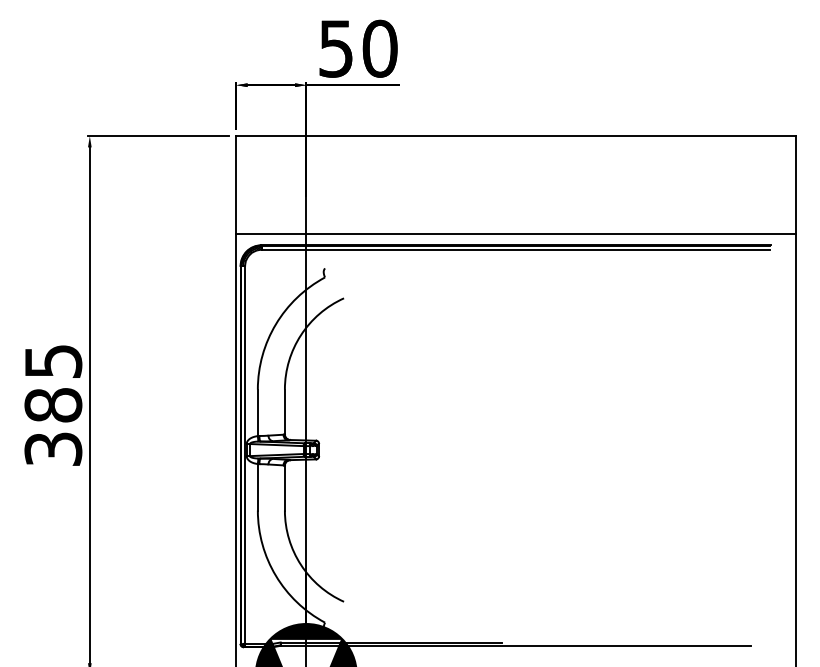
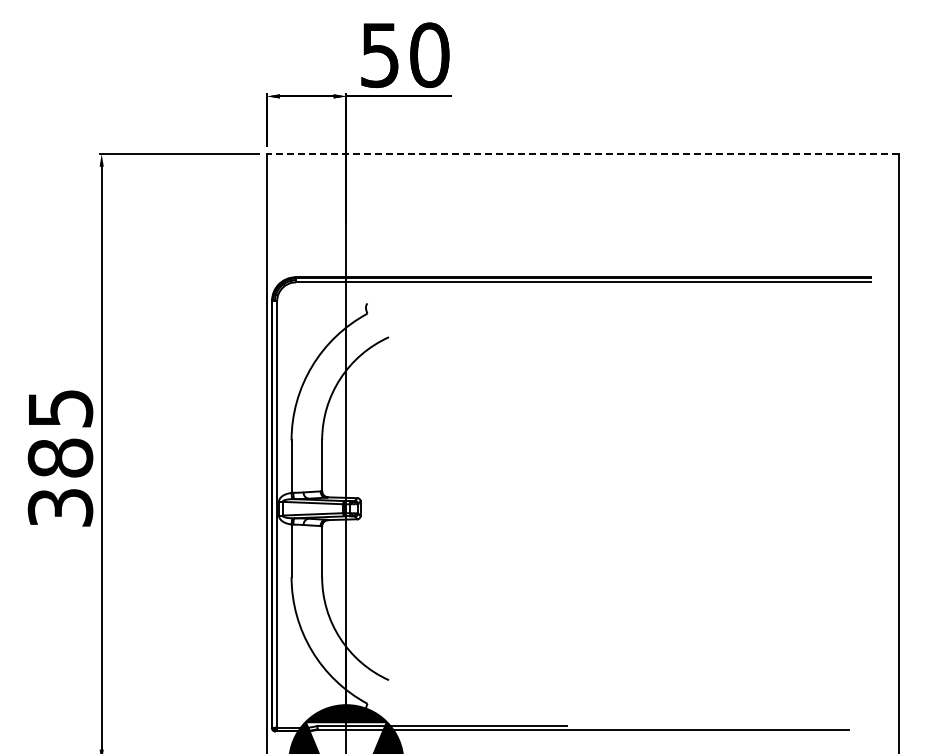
line: (516, 136) -> (583, 154), solid -> dashed
line: (516, 233) -> (583, 264), removed

